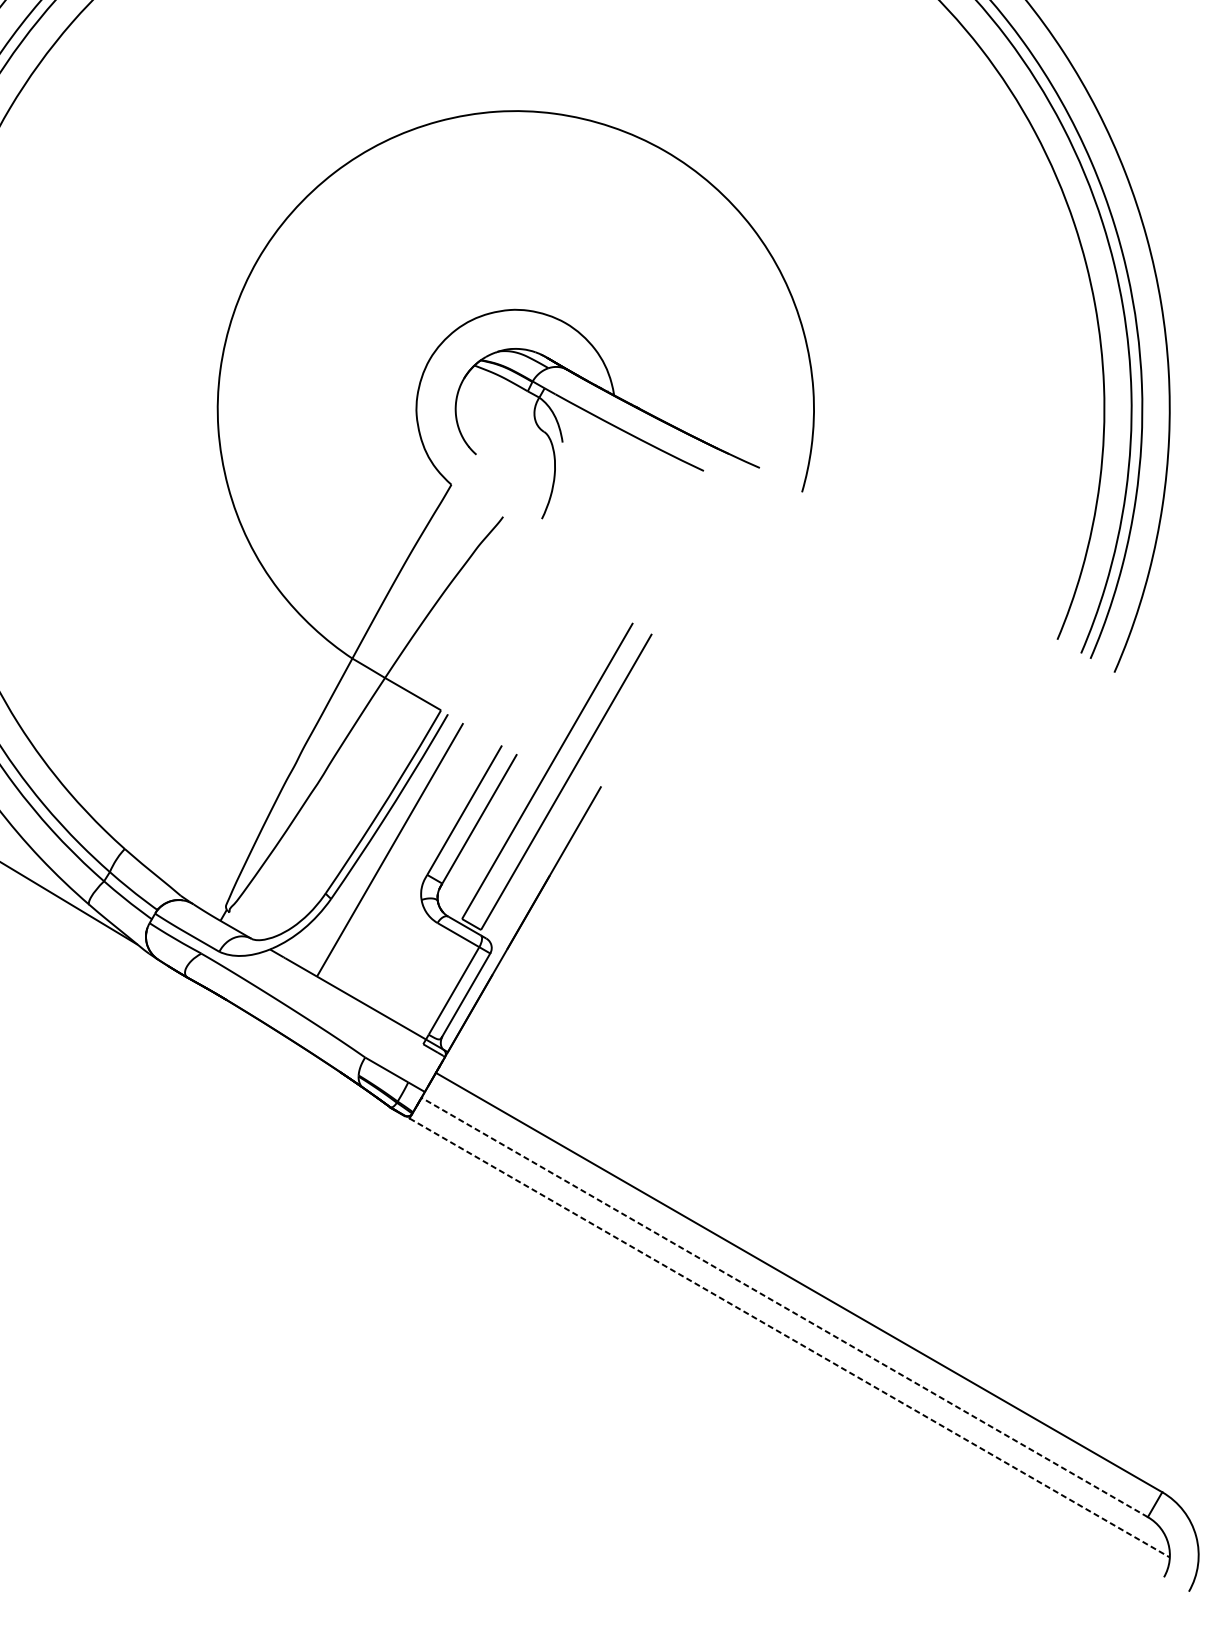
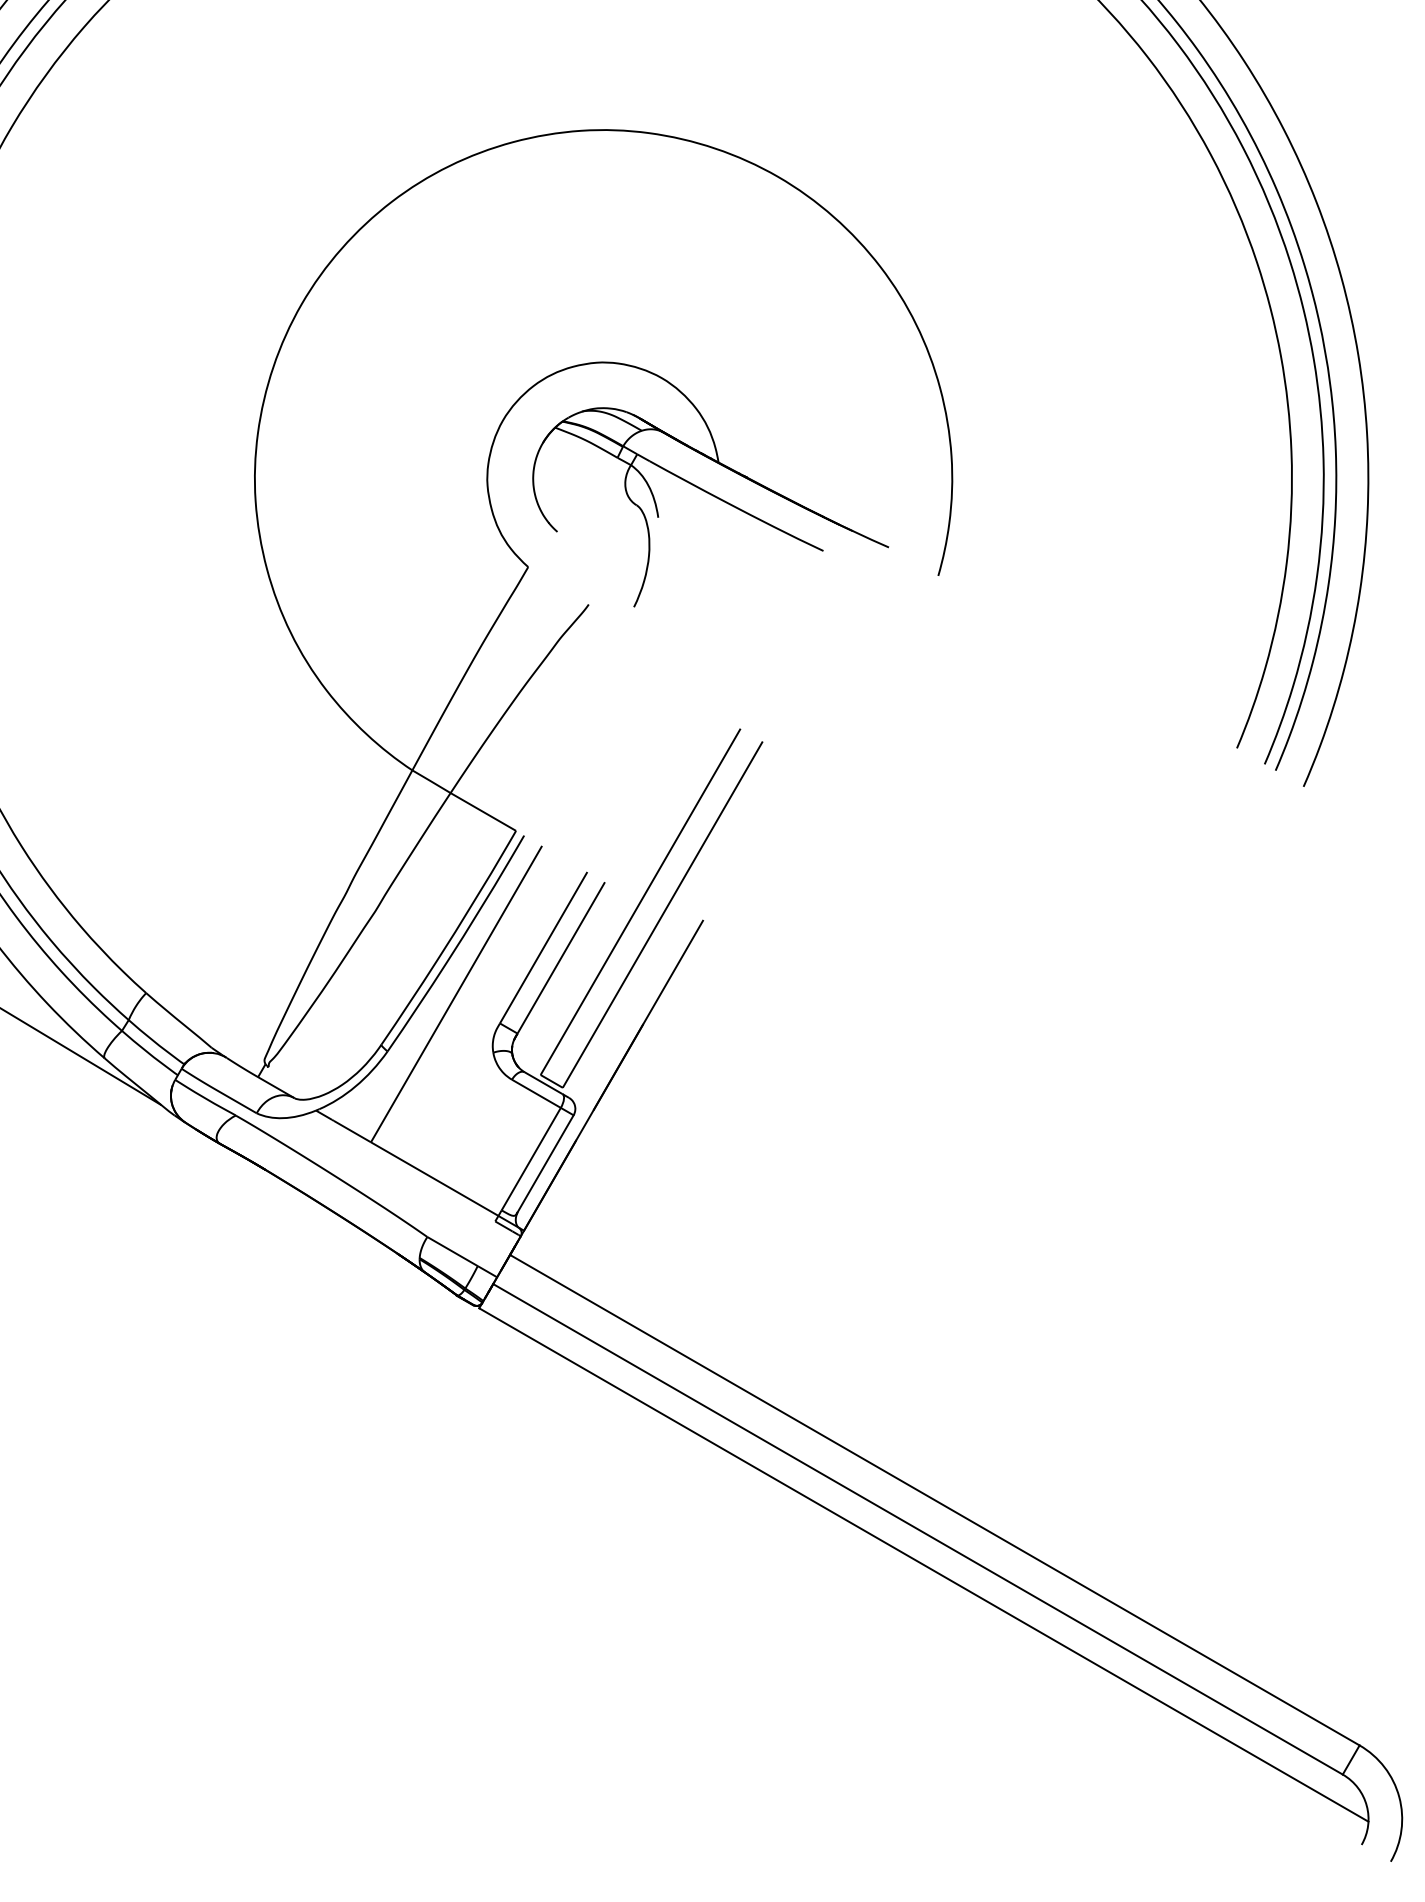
line: (784, 1307) -> (917, 1529), dashed -> solid
line: (790, 1338) -> (924, 1565), dashed -> solid

